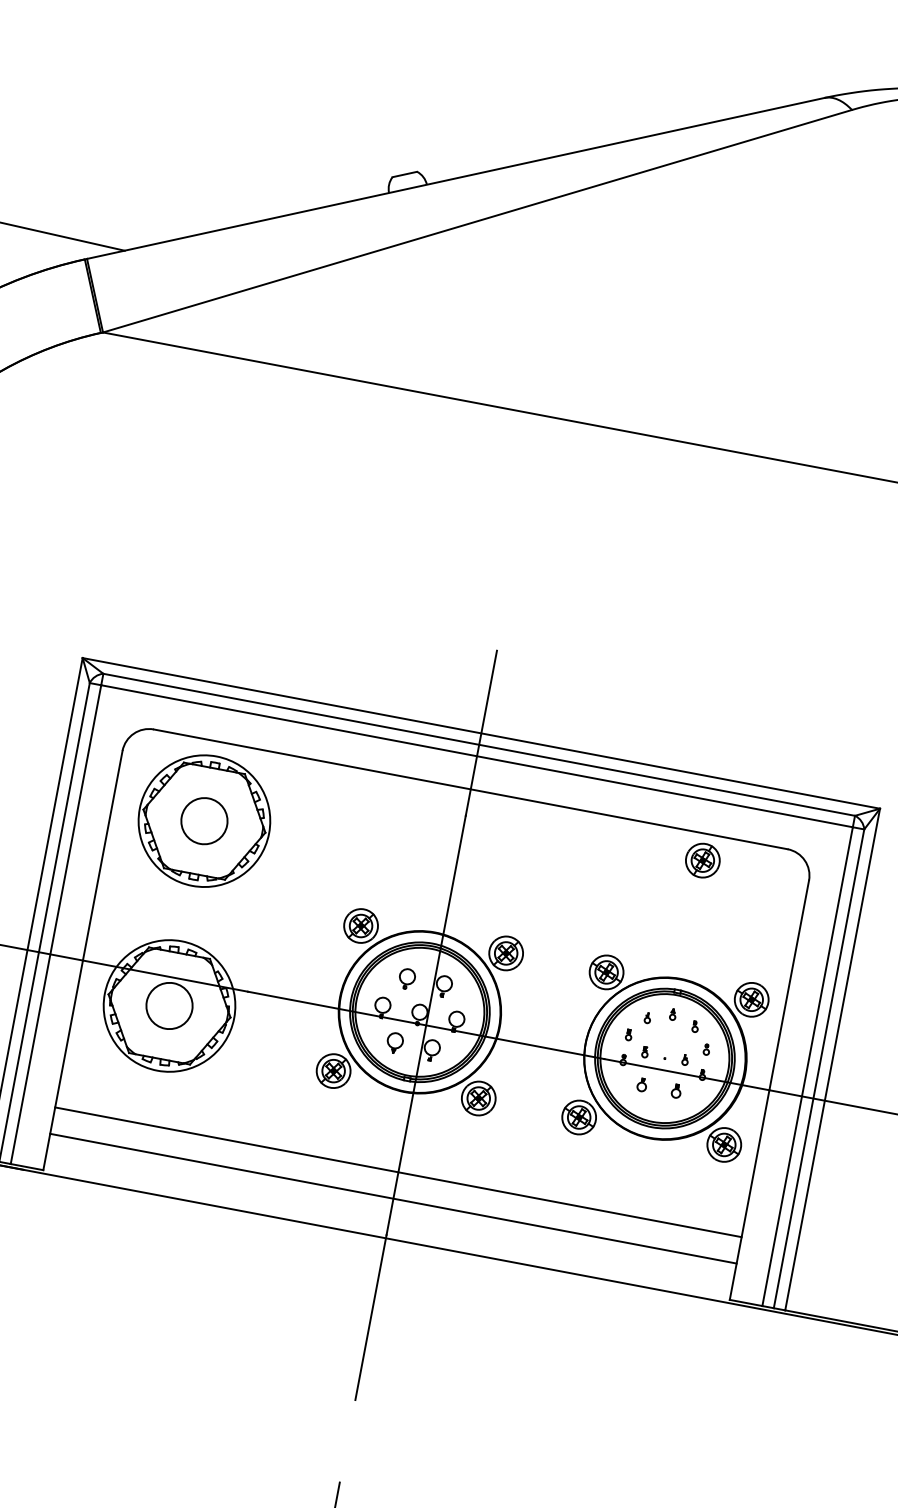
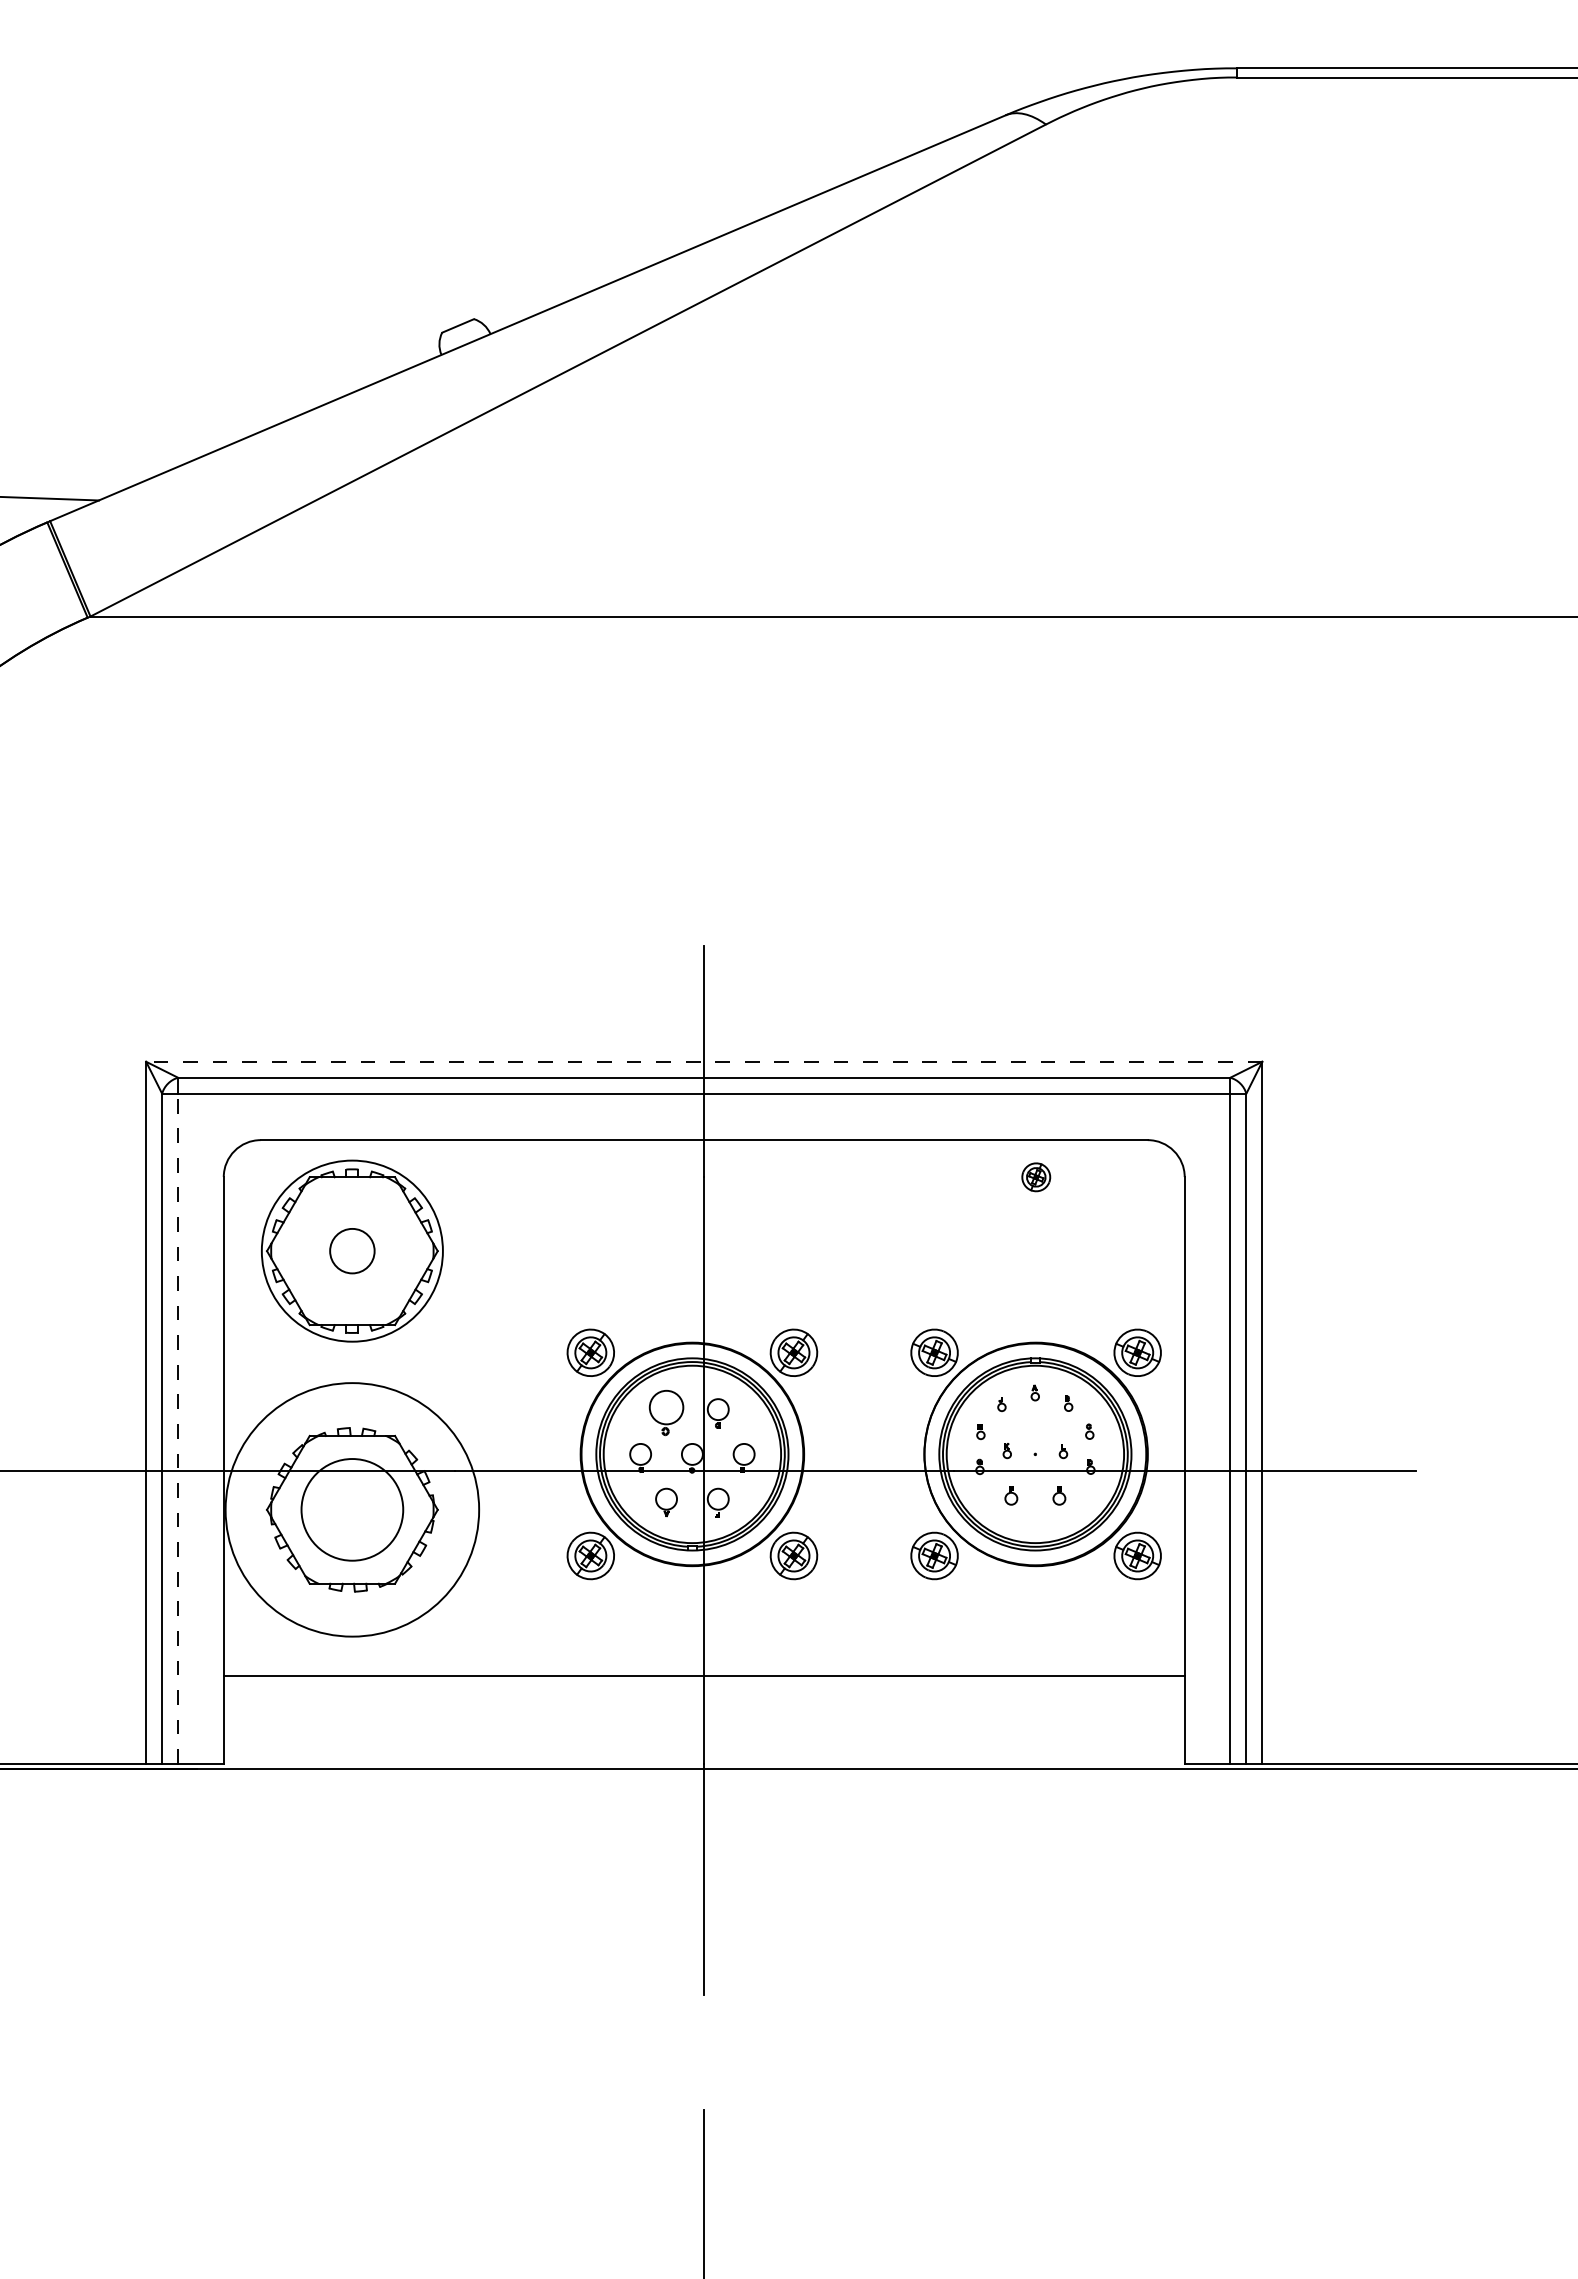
line: (480, 733) -> (703, 1061), solid -> dashed
circle: (204, 820) -> (352, 1250), size x0.7
part: (703, 860) -> (1036, 1177), size x0.6
line: (56, 924) -> (178, 1428), solid -> dashed
part: (407, 978) -> (666, 1412), size x1.6
circle: (168, 1005) -> (351, 1509), size x1.4
circle: (169, 1005) -> (352, 1509), size x1.6
line: (392, 1198) -> (703, 1713), removed

